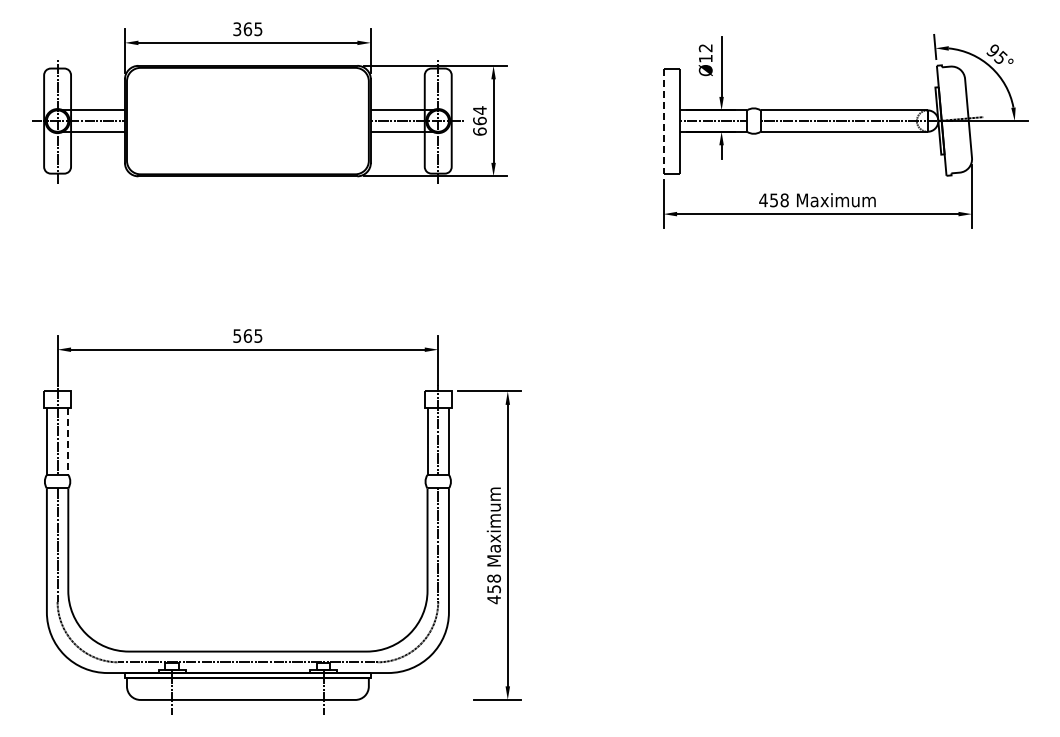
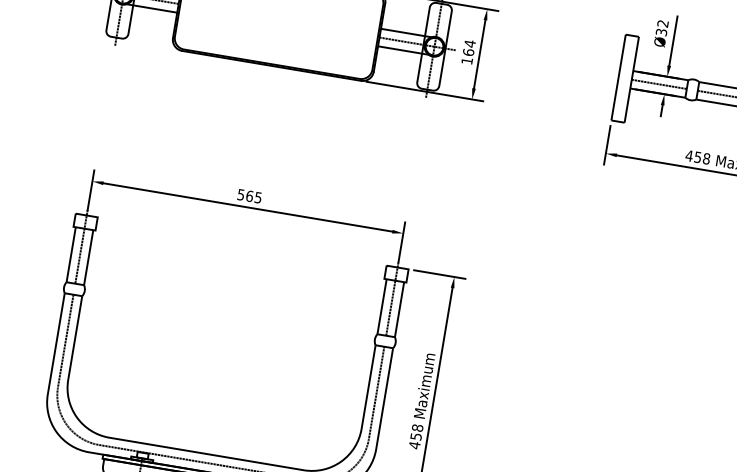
text: (705, 58) -> (661, 32), Ø12 -> Ø32
line: (663, 121) -> (618, 77), dashed -> solid
text: (479, 131) -> (466, 60), 664 -> 164
line: (68, 441) -> (88, 257), dashed -> solid

